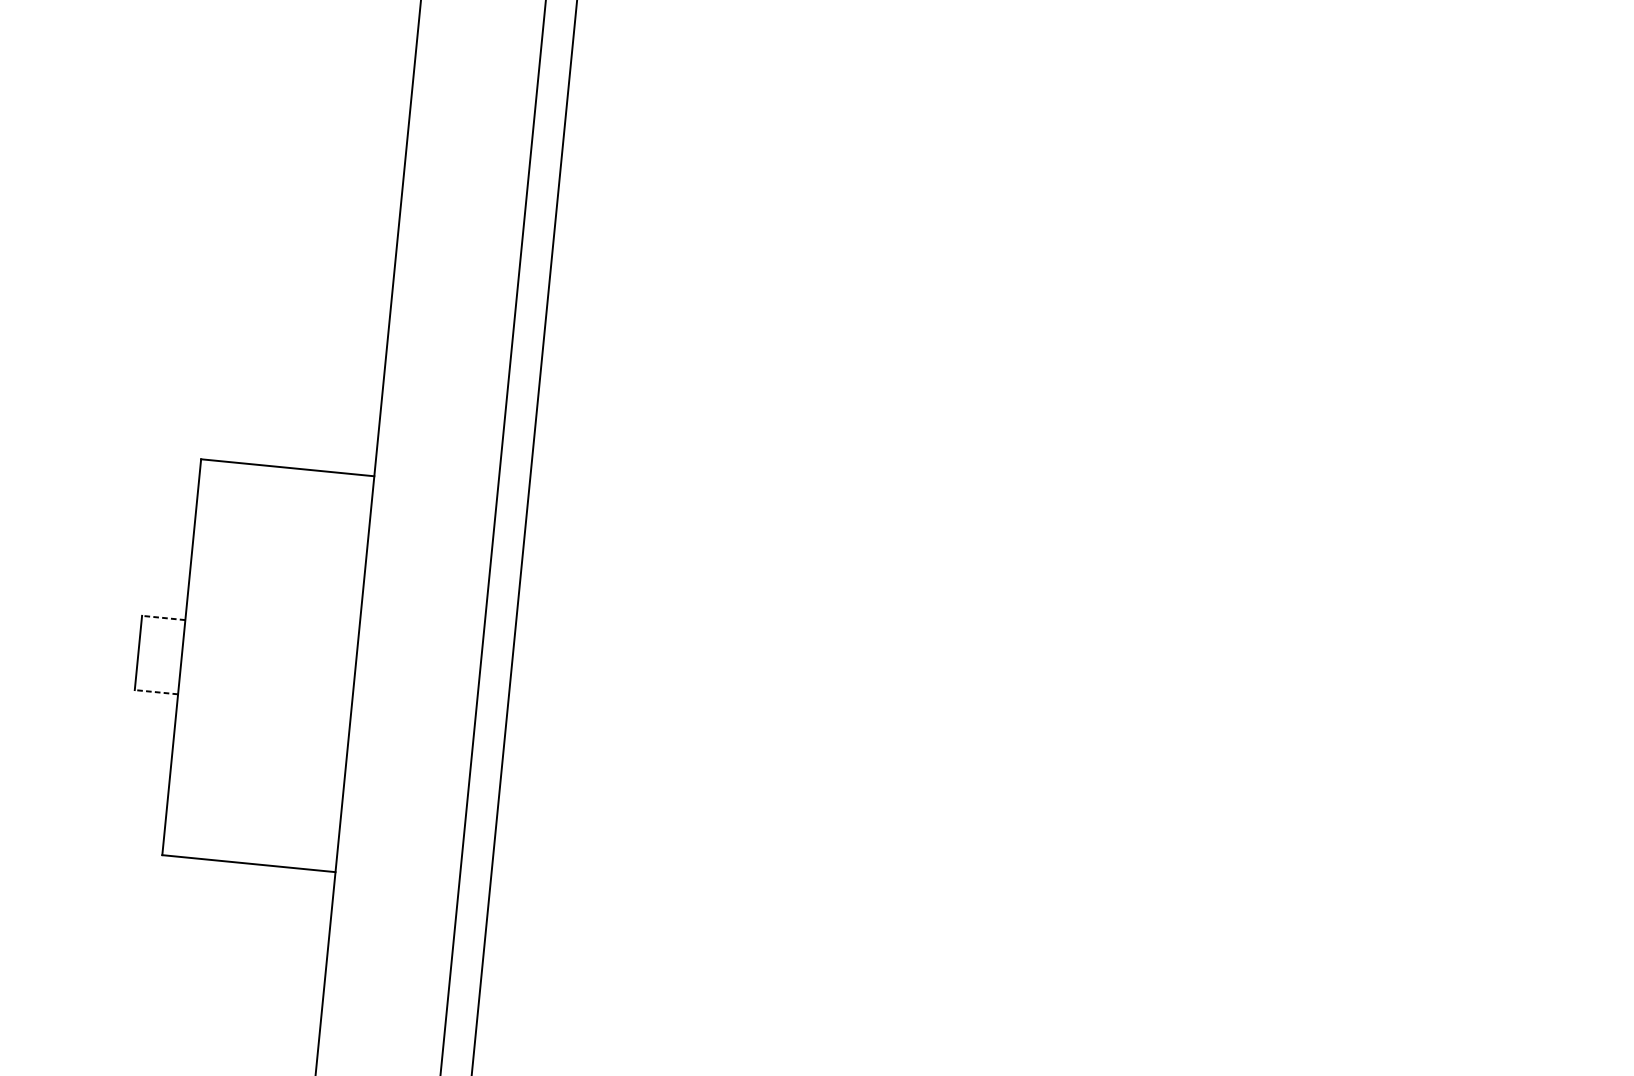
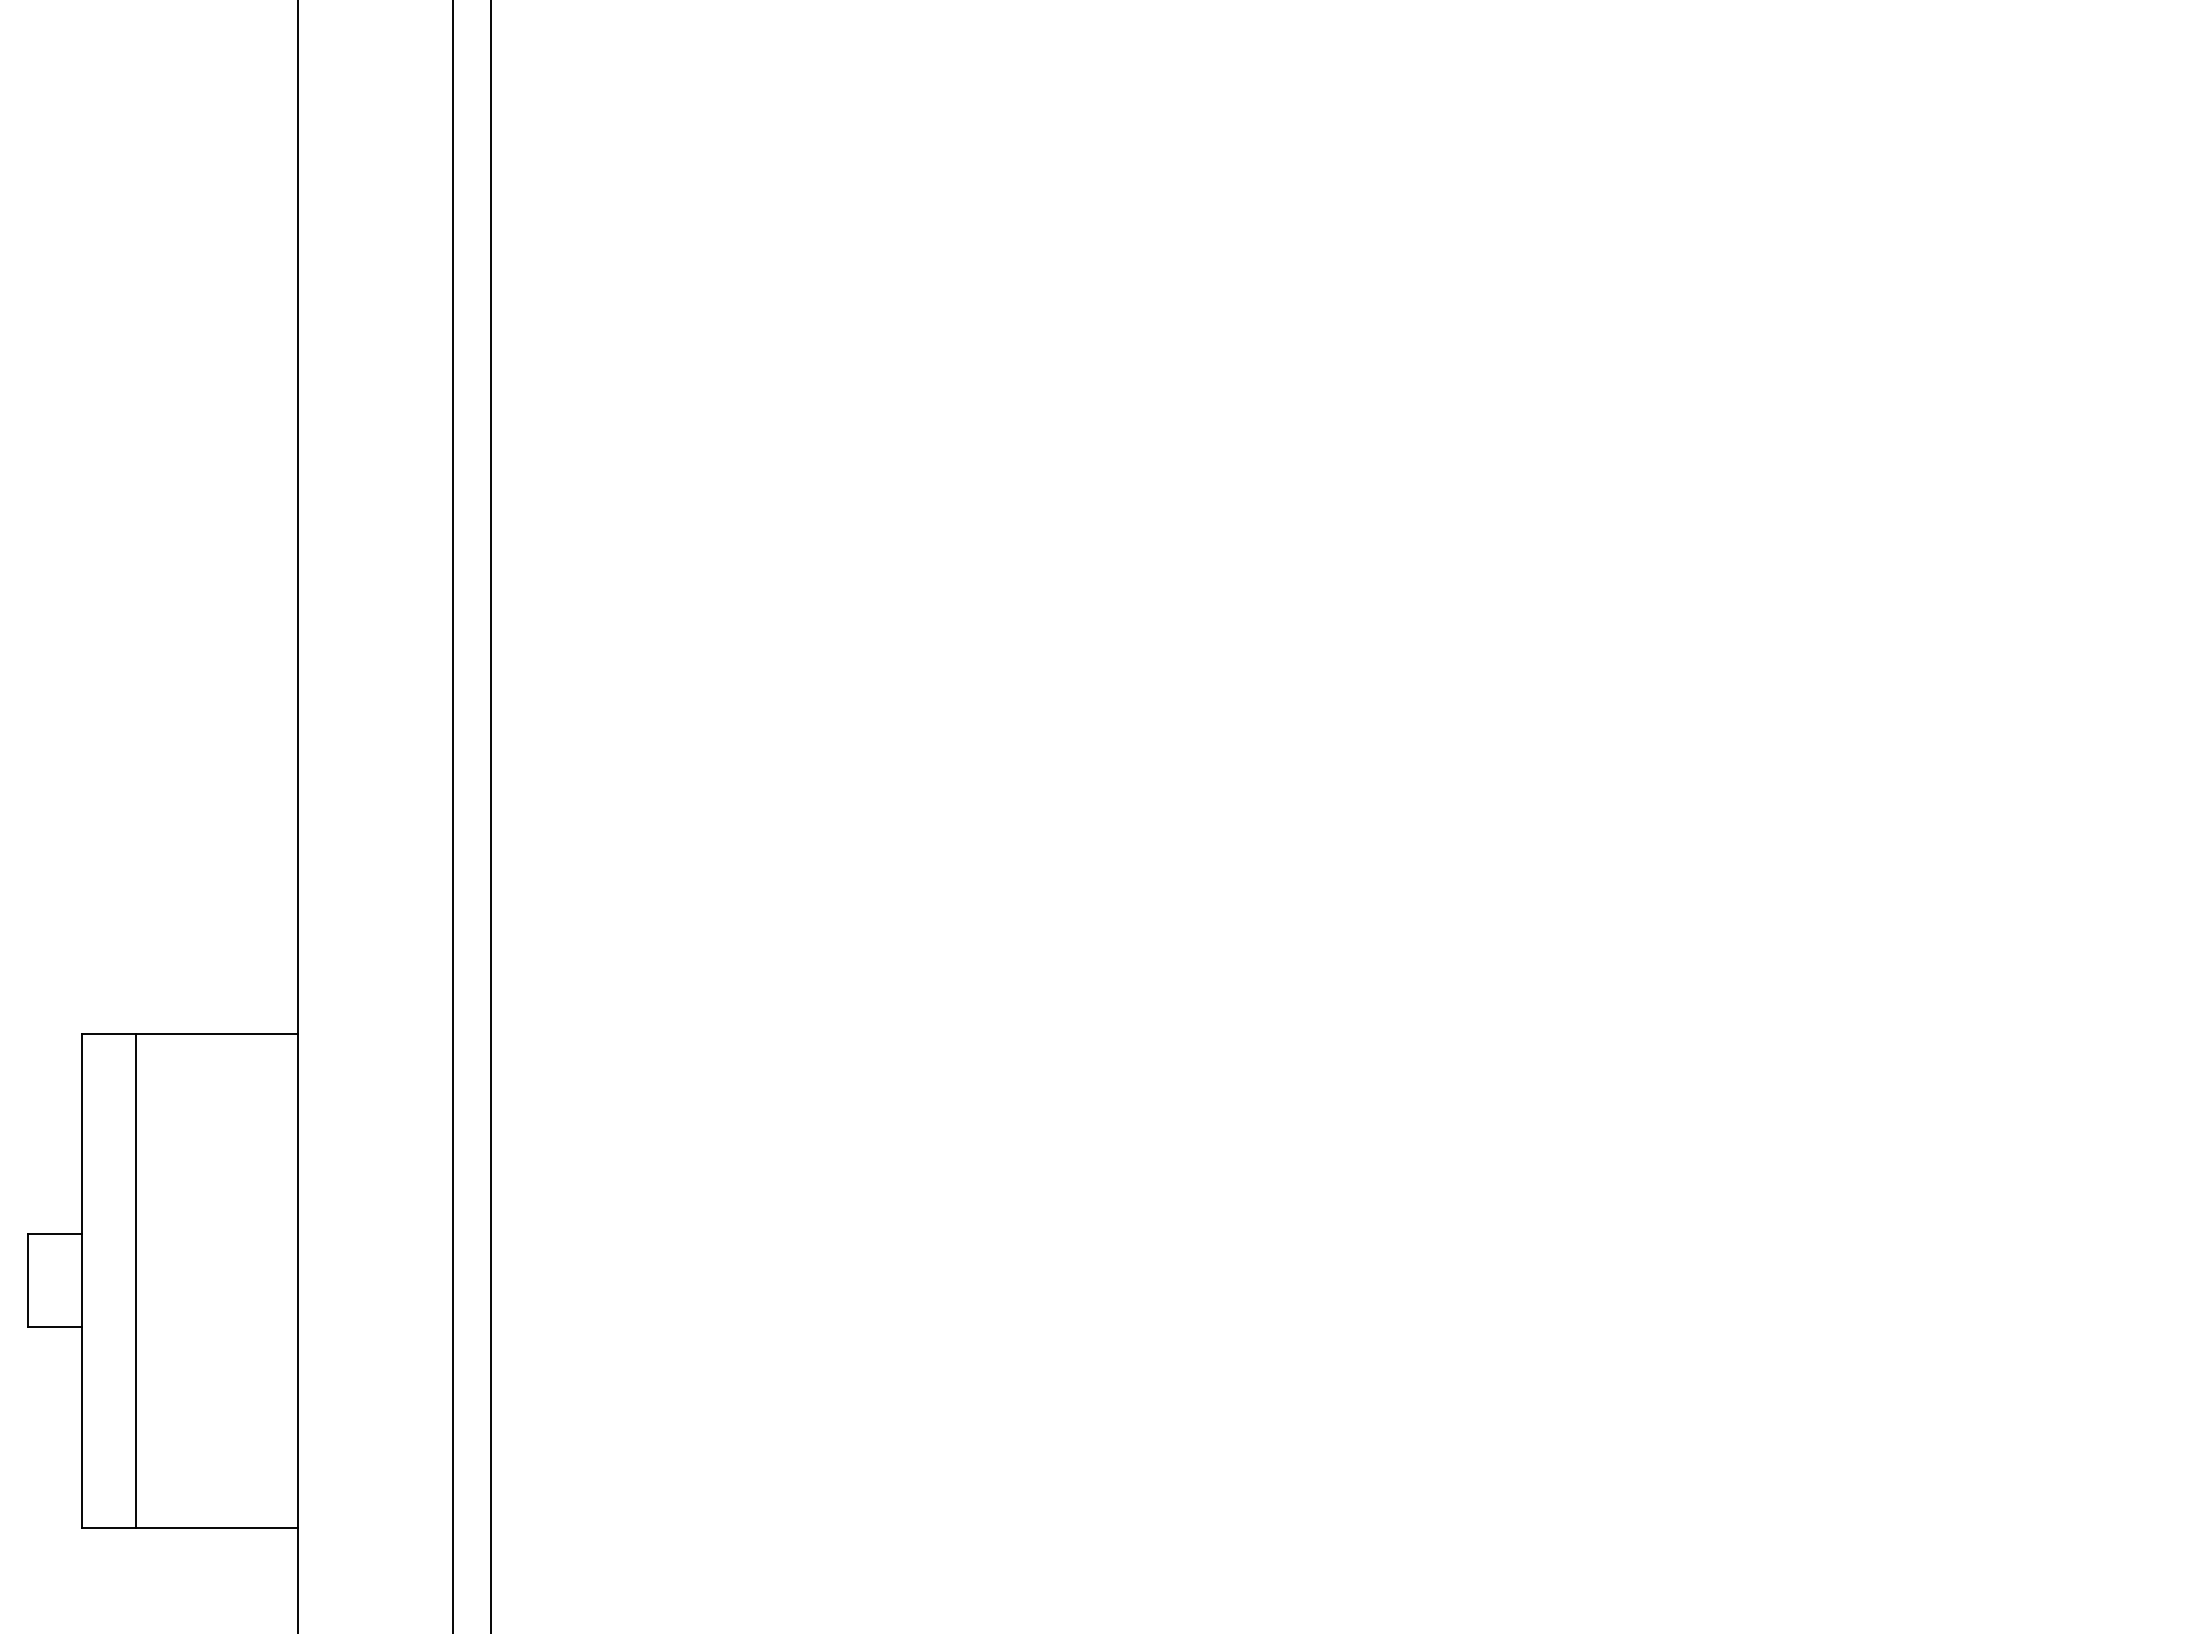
line: (163, 618) -> (54, 1234), dashed -> solid
line: (225, 661) -> (136, 1280), added
line: (156, 692) -> (54, 1327), dashed -> solid

